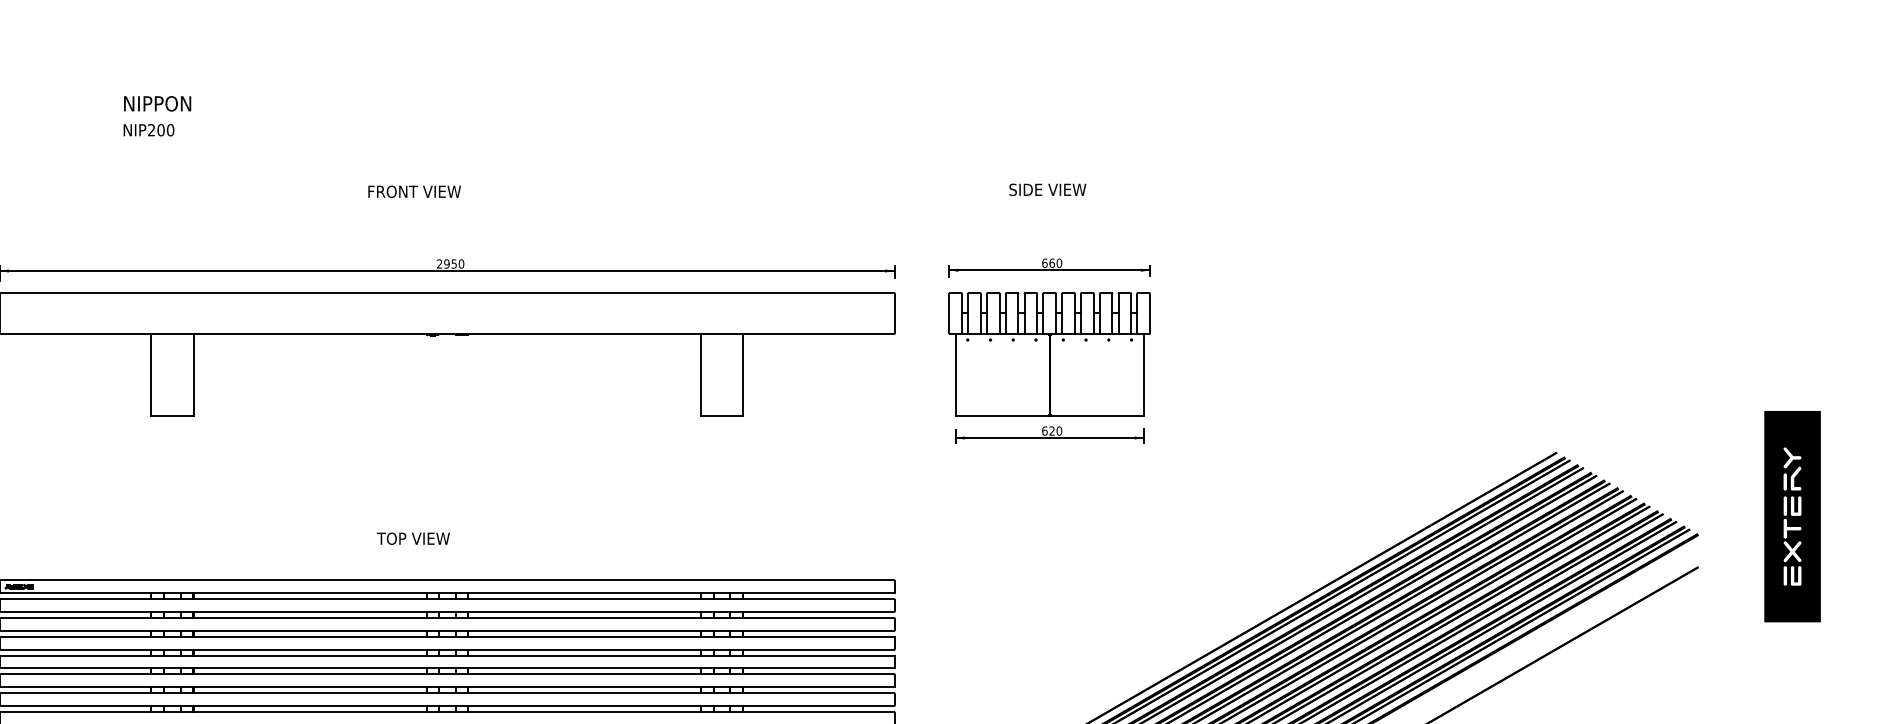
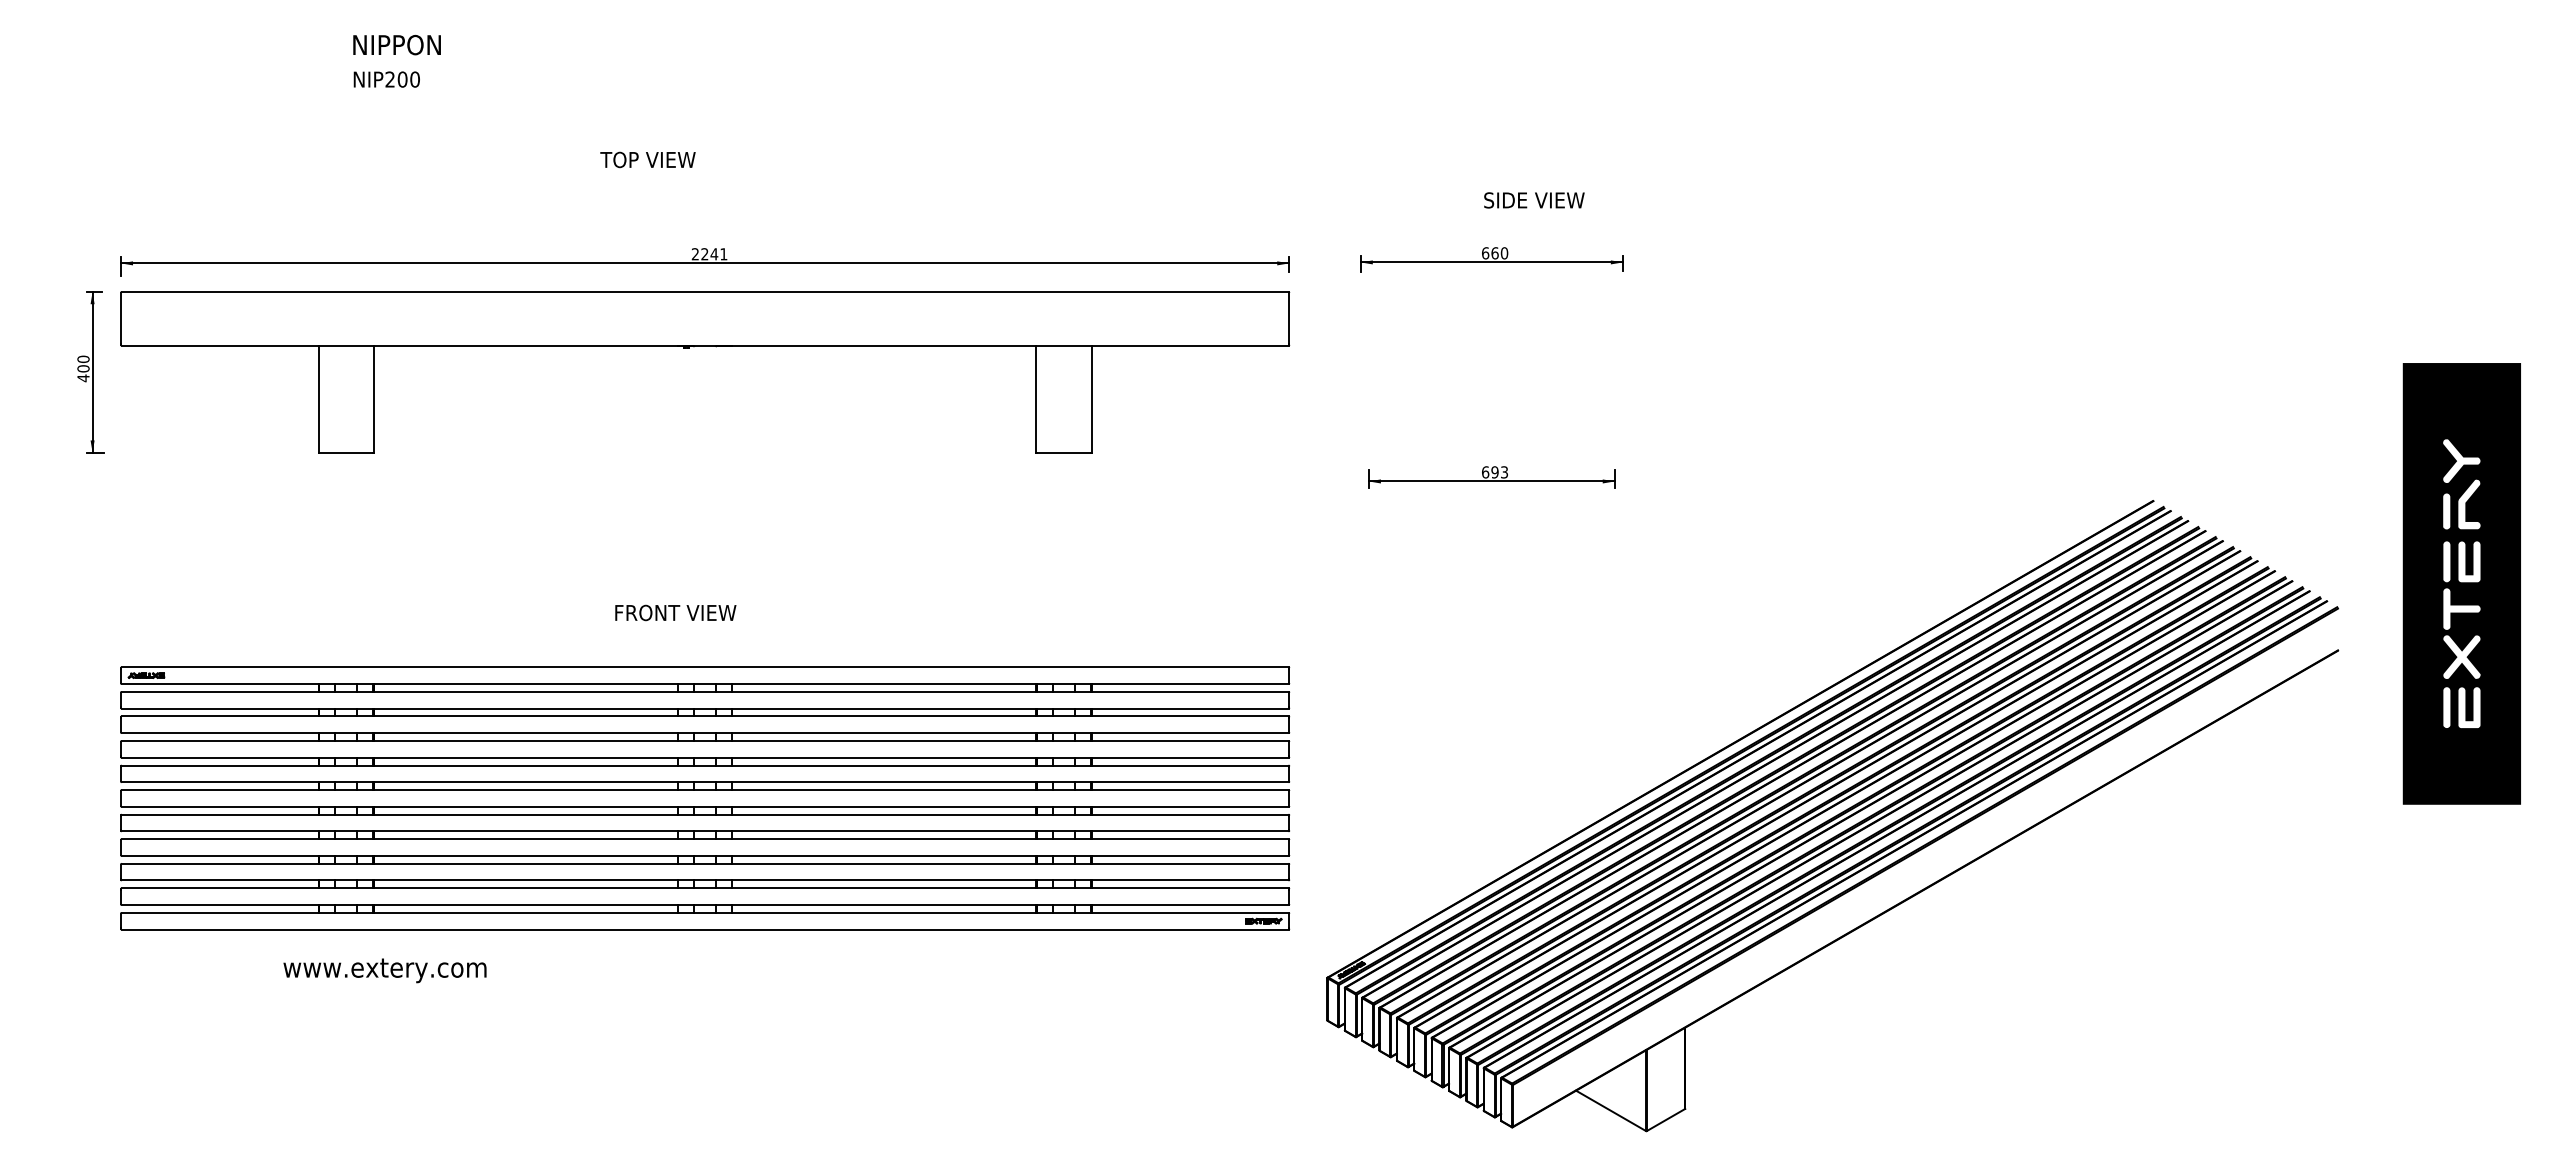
text: (157, 103) -> (396, 44), moved
text: (148, 130) -> (386, 79), moved
text: (1047, 189) -> (1534, 200), moved
text: (413, 191) -> (661, 159), FRONT VIEW -> TOP VIEW
text: (454, 264) -> (714, 254), 2950 -> 2241
part: (1049, 354) -> (1491, 372), removed
text: (1055, 431) -> (1499, 472), 620 -> 693
part: (1792, 516) -> (2461, 584), size x1.6
text: (423, 538) -> (674, 612), TOP VIEW -> FRONT VIEW

